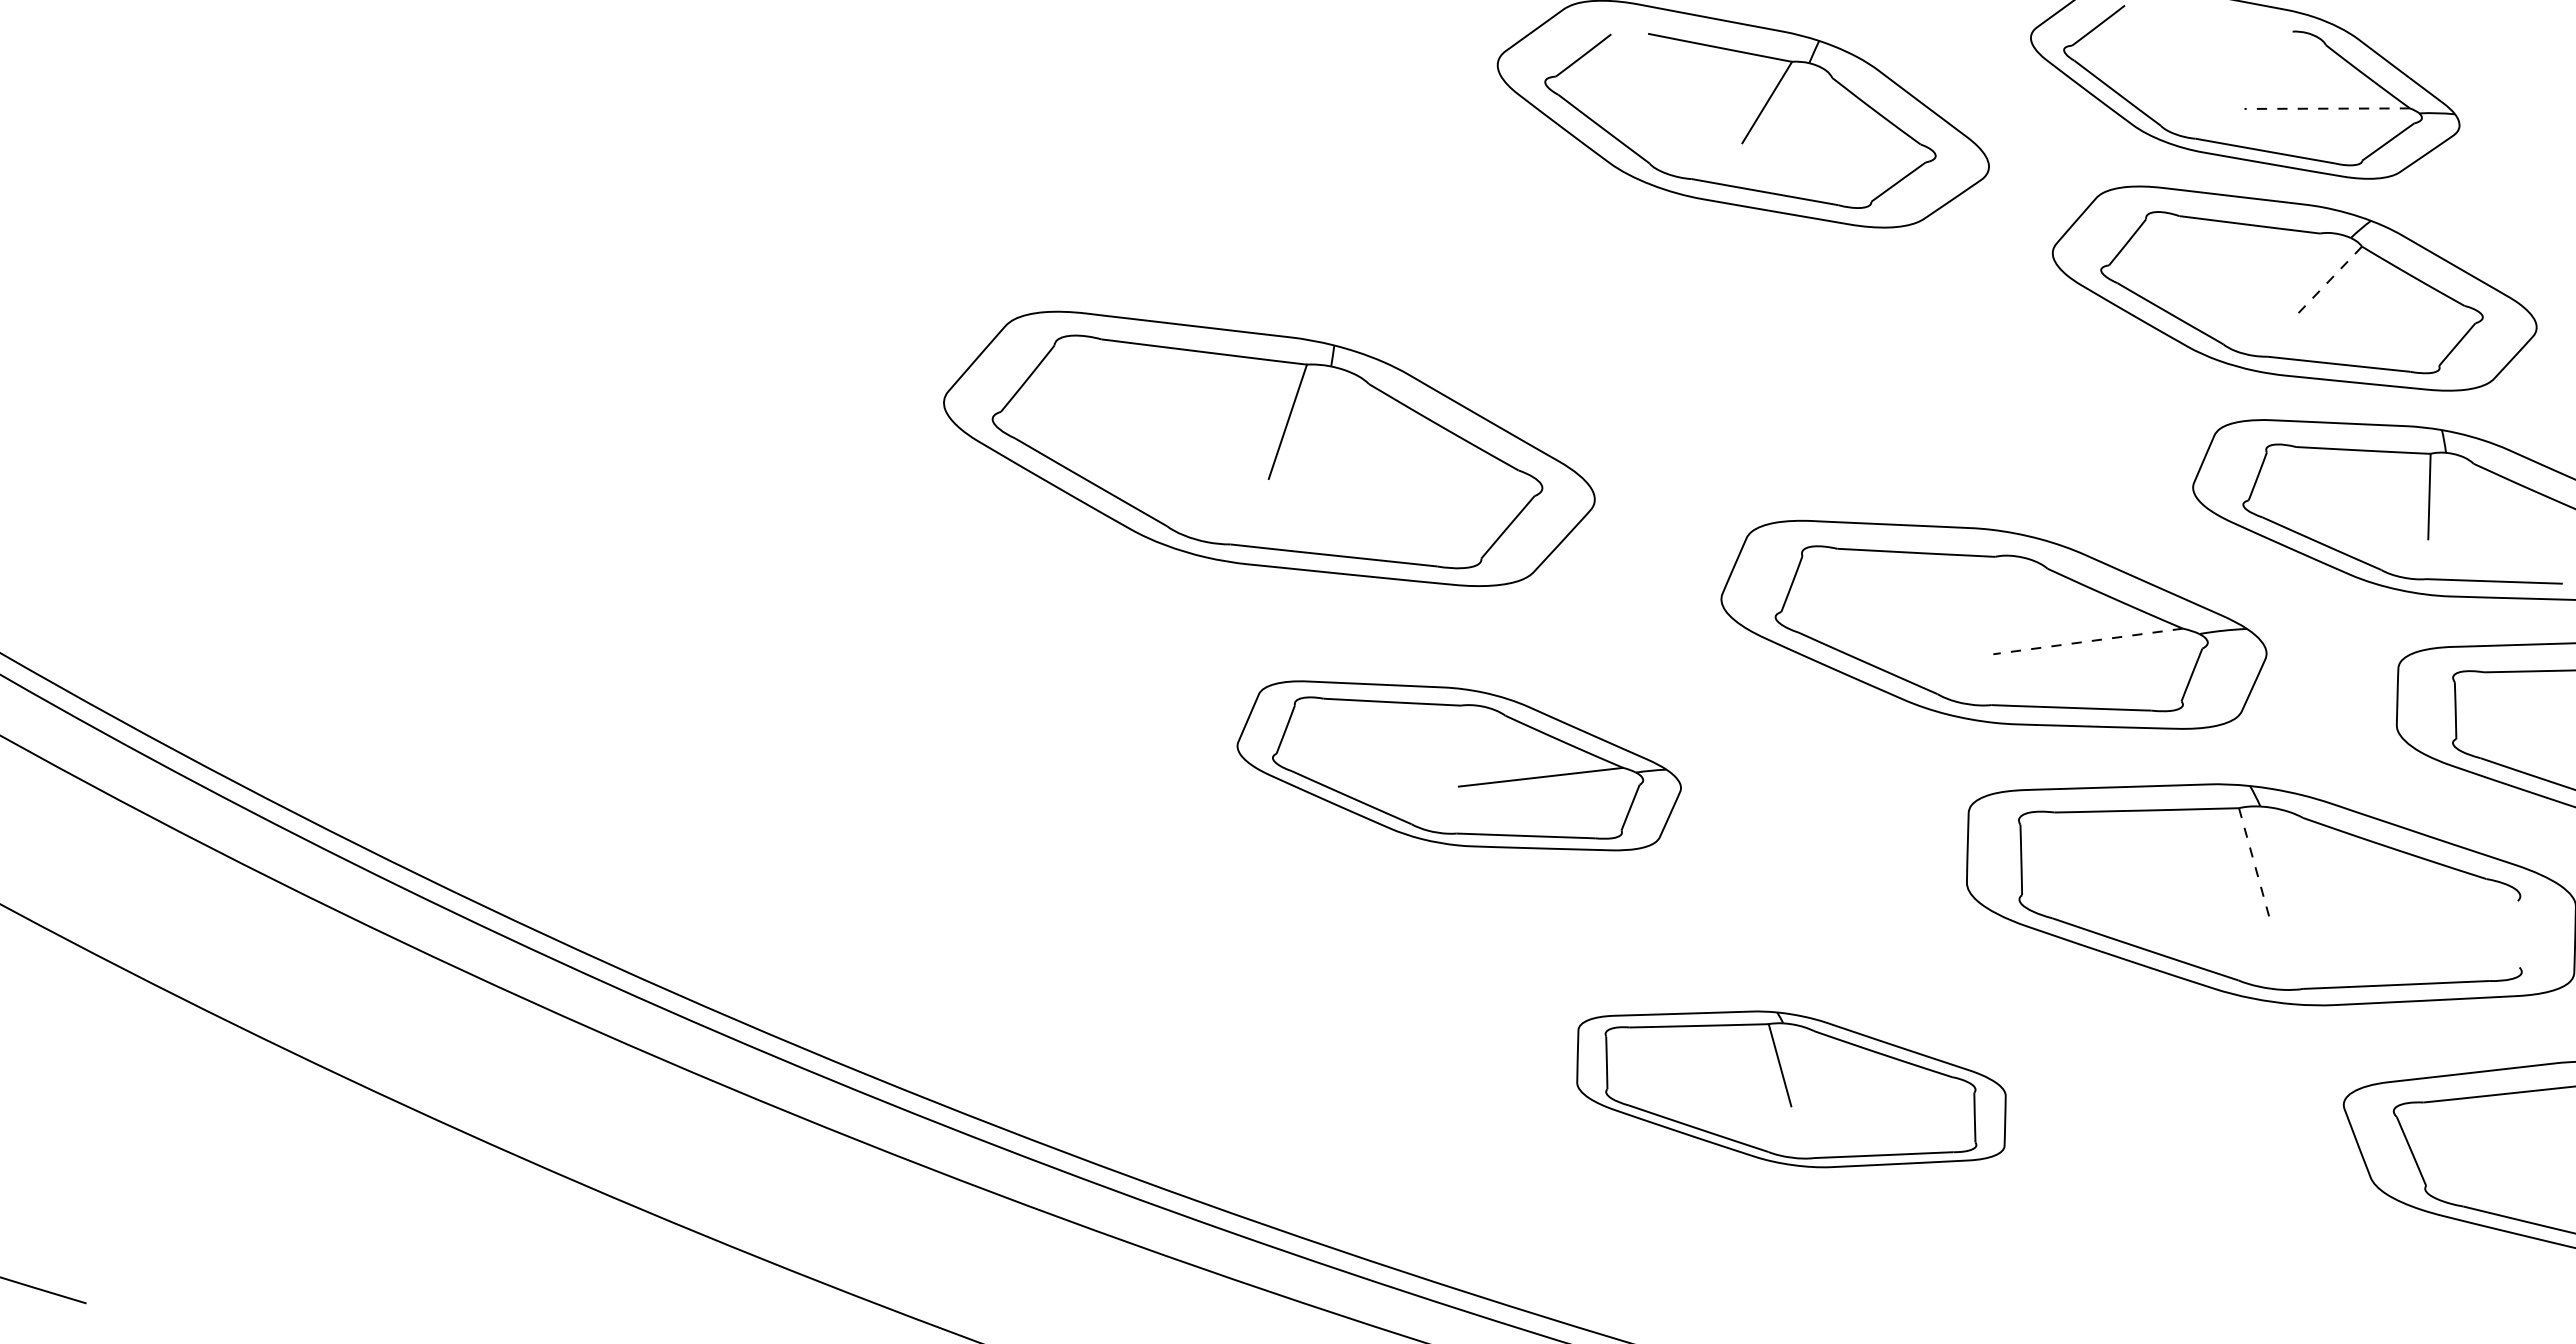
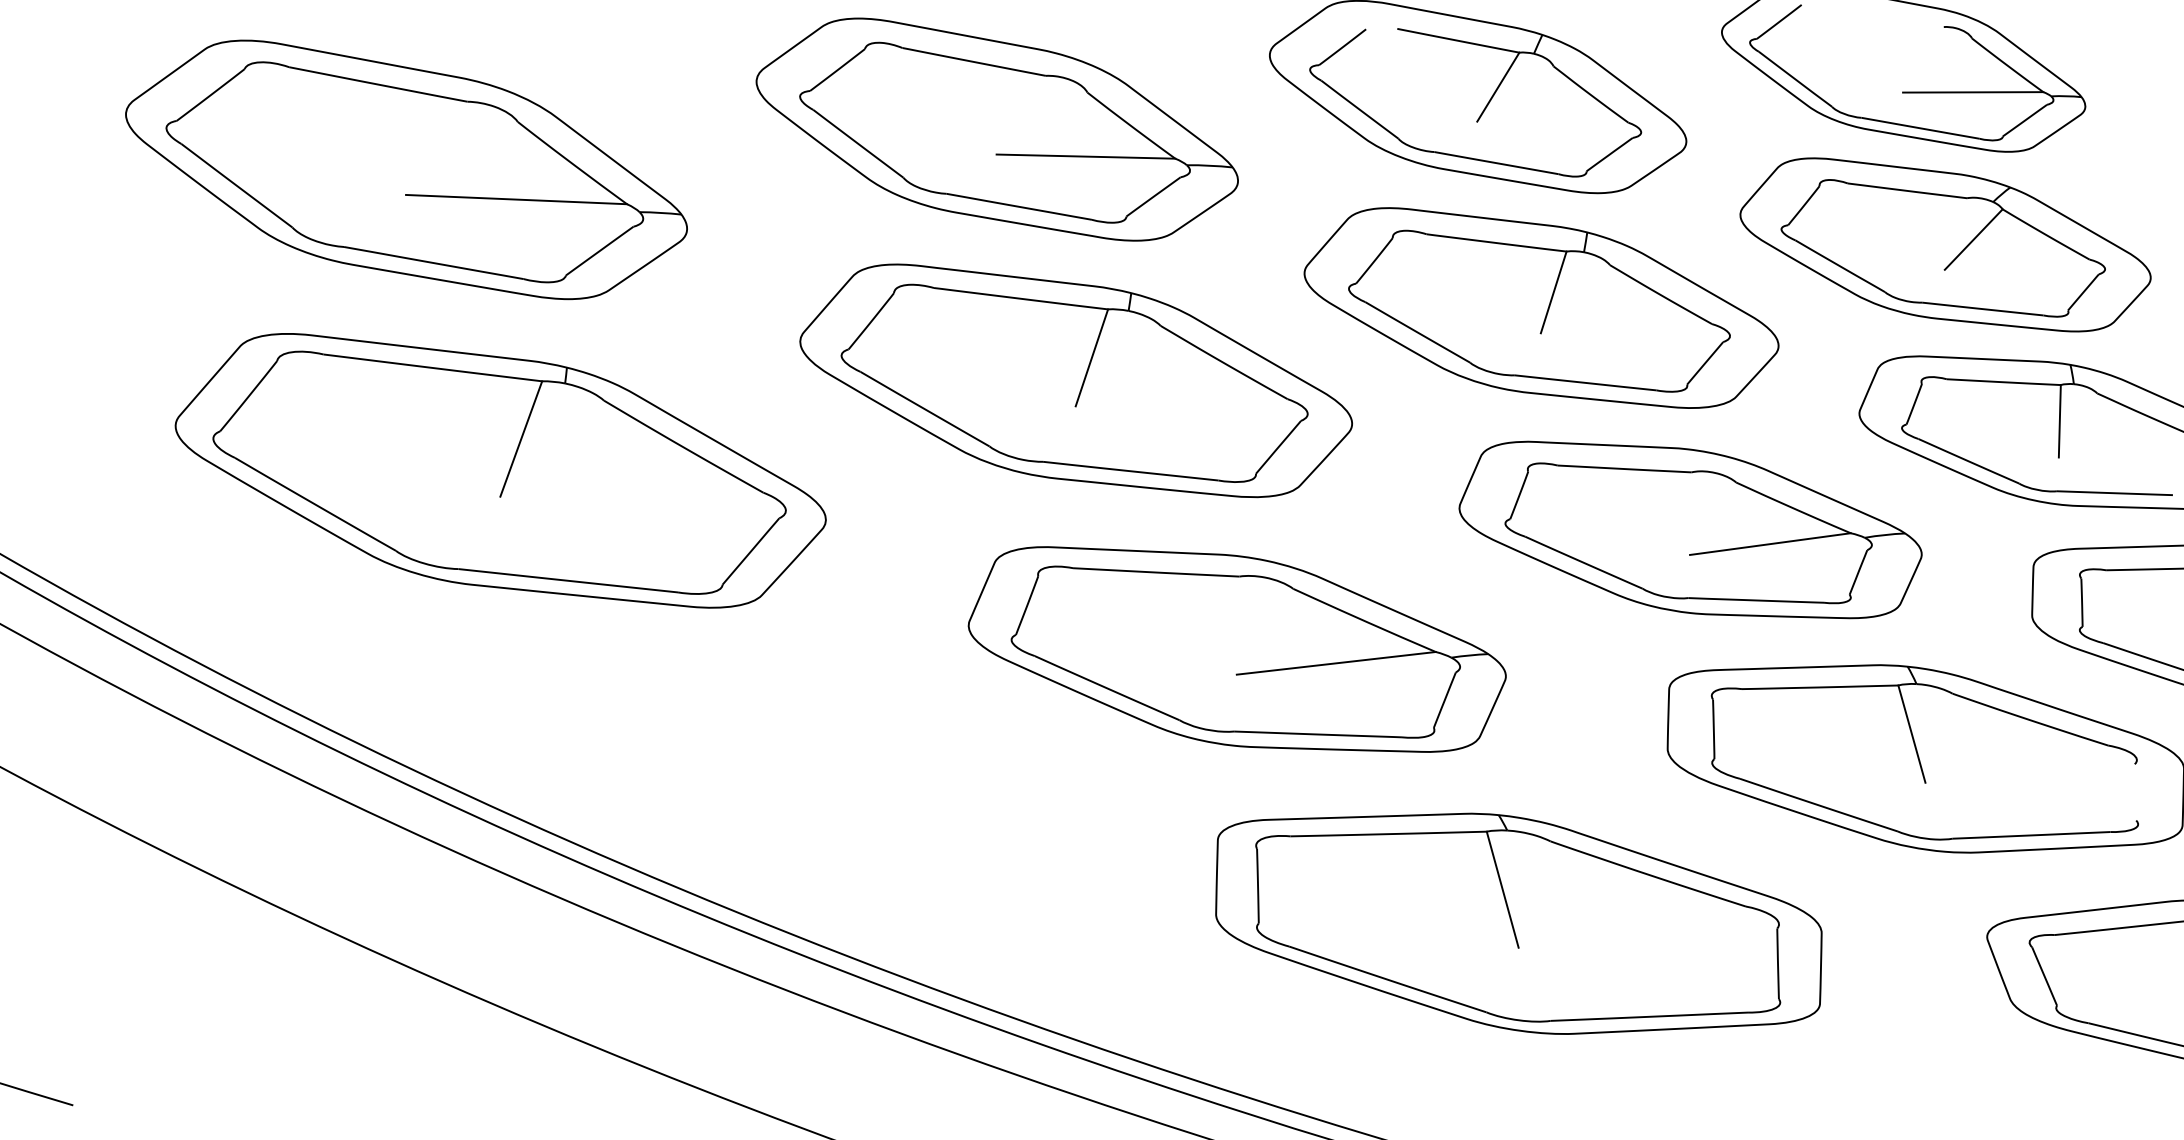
line: (2327, 108) -> (1973, 92), dashed -> solid
part: (1176, 152) -> (997, 129), added
part: (479, 199) -> (406, 169), added
line: (2327, 282) -> (1973, 239), dashed -> solid
part: (1817, 362) -> (1540, 307), added
part: (590, 554) -> (500, 470), added
line: (2088, 641) -> (1770, 544), dashed -> solid
part: (1458, 765) -> (1236, 649), size x1.43
line: (2254, 865) -> (1911, 734), dashed -> solid
part: (1791, 1089) -> (1518, 923), size x1.67

